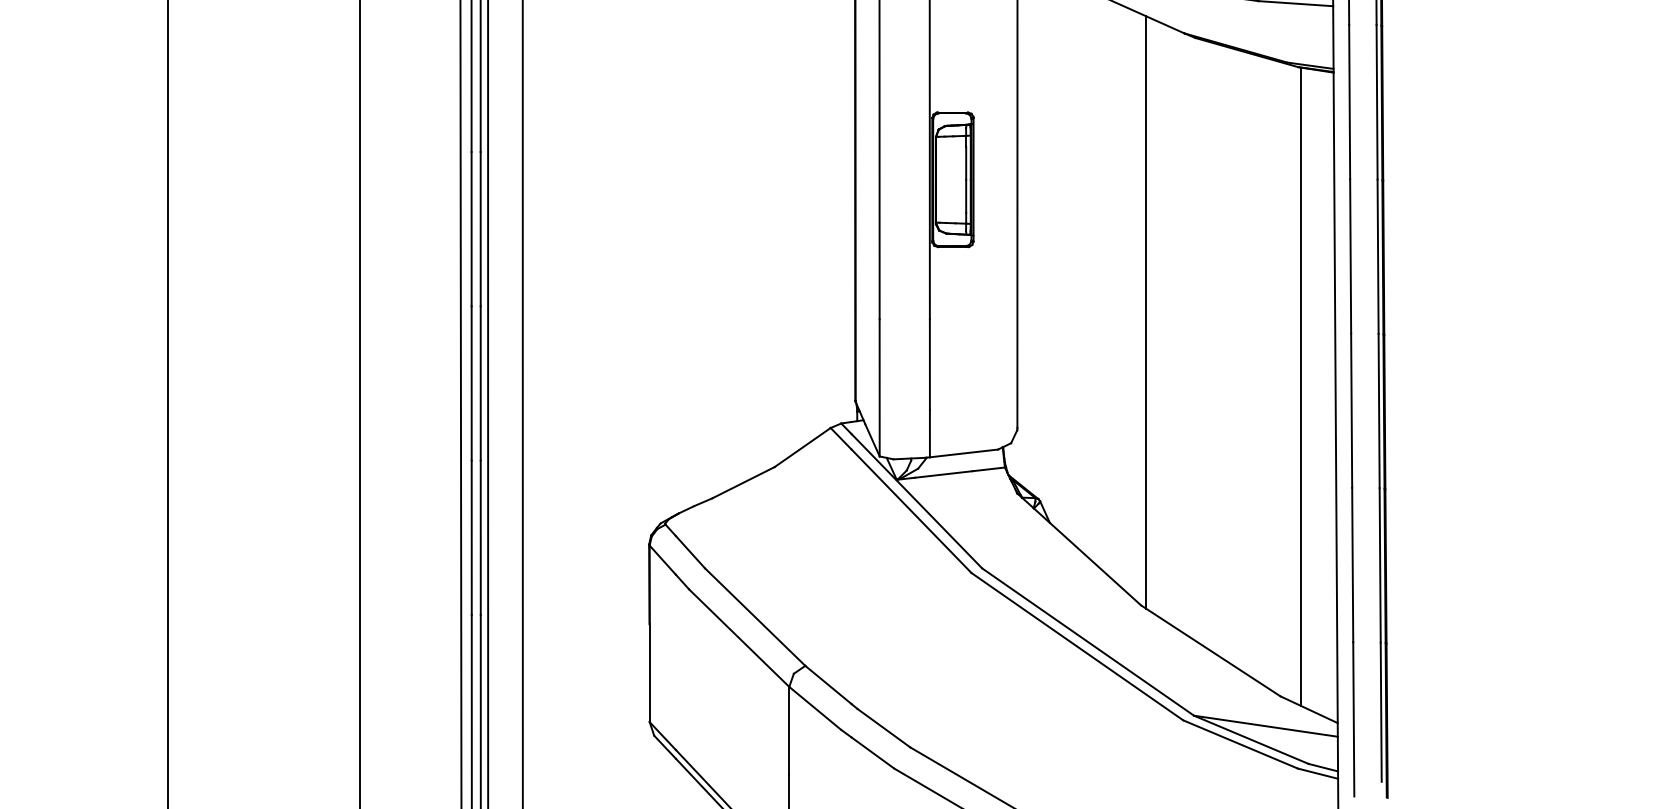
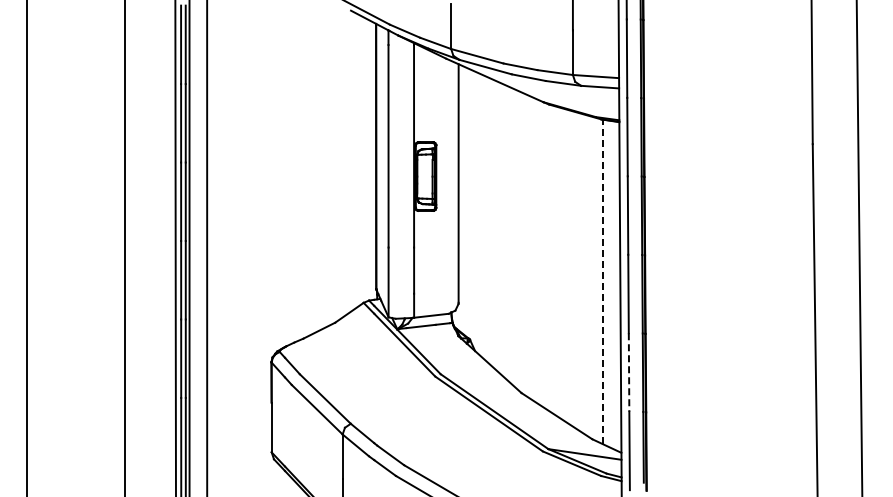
line: (1147, 311) -> (524, 243), removed
line: (1300, 386) -> (602, 281), solid -> dashed
line: (1353, 565) -> (629, 372), solid -> dashed

